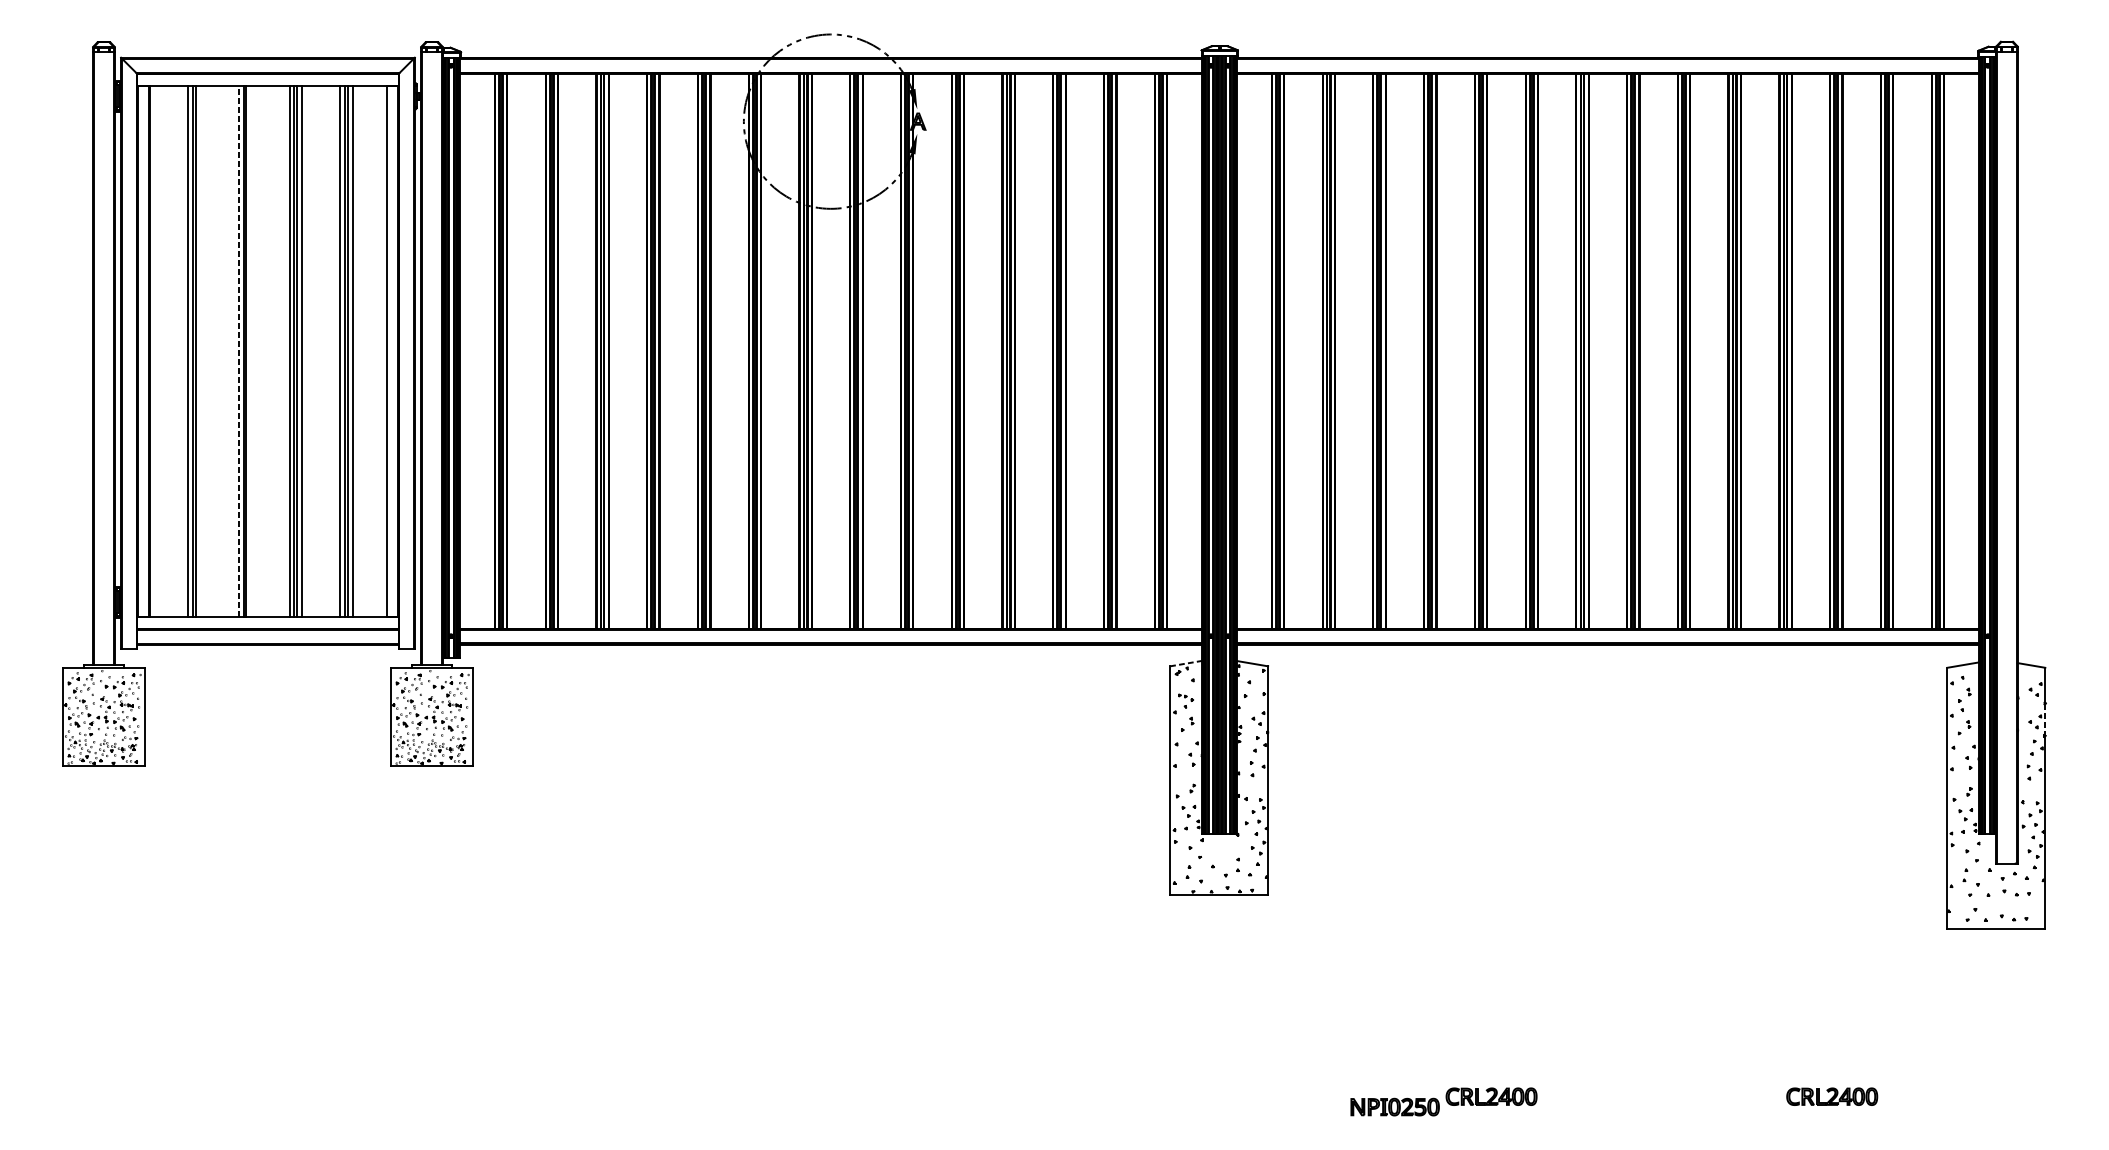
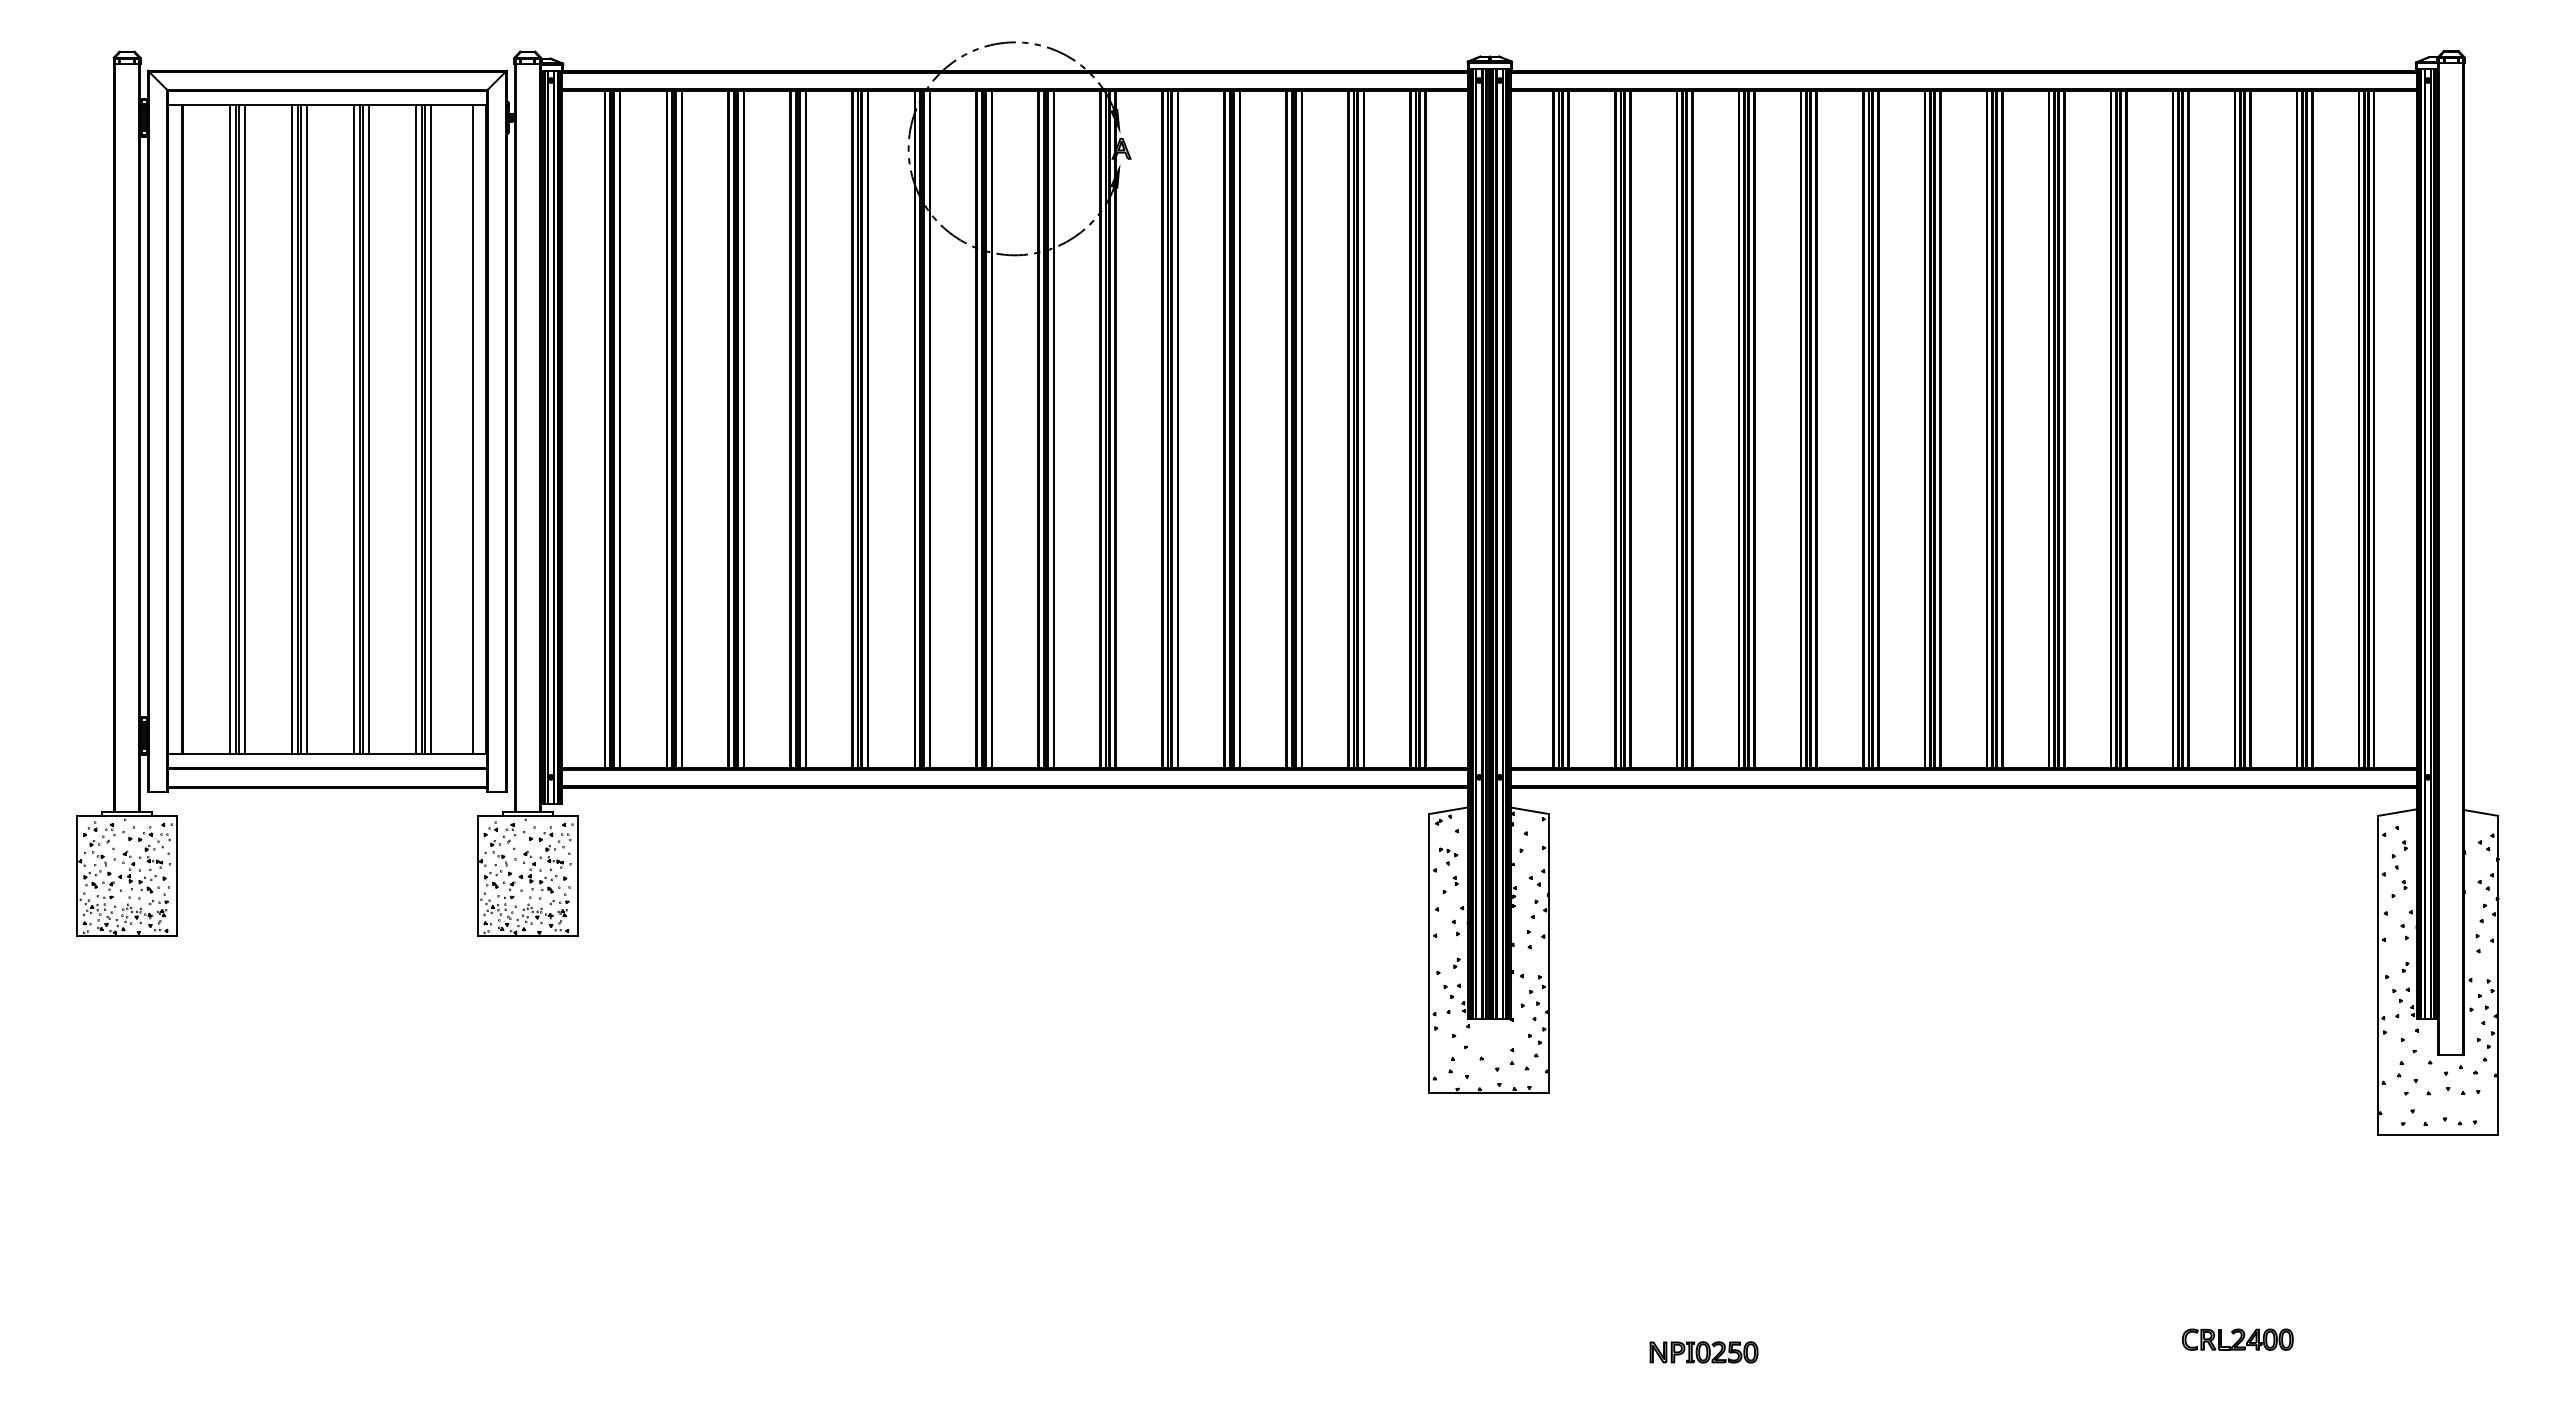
line: (200, 351) -> (245, 429), added
line: (238, 351) -> (291, 429), dashed -> solid
line: (251, 351) -> (307, 429), added
line: (1185, 663) -> (1448, 810), dashed -> solid
line: (2045, 719) -> (2498, 879), dashed -> solid
part: (1491, 1096) -> (1821, 1339), removed

